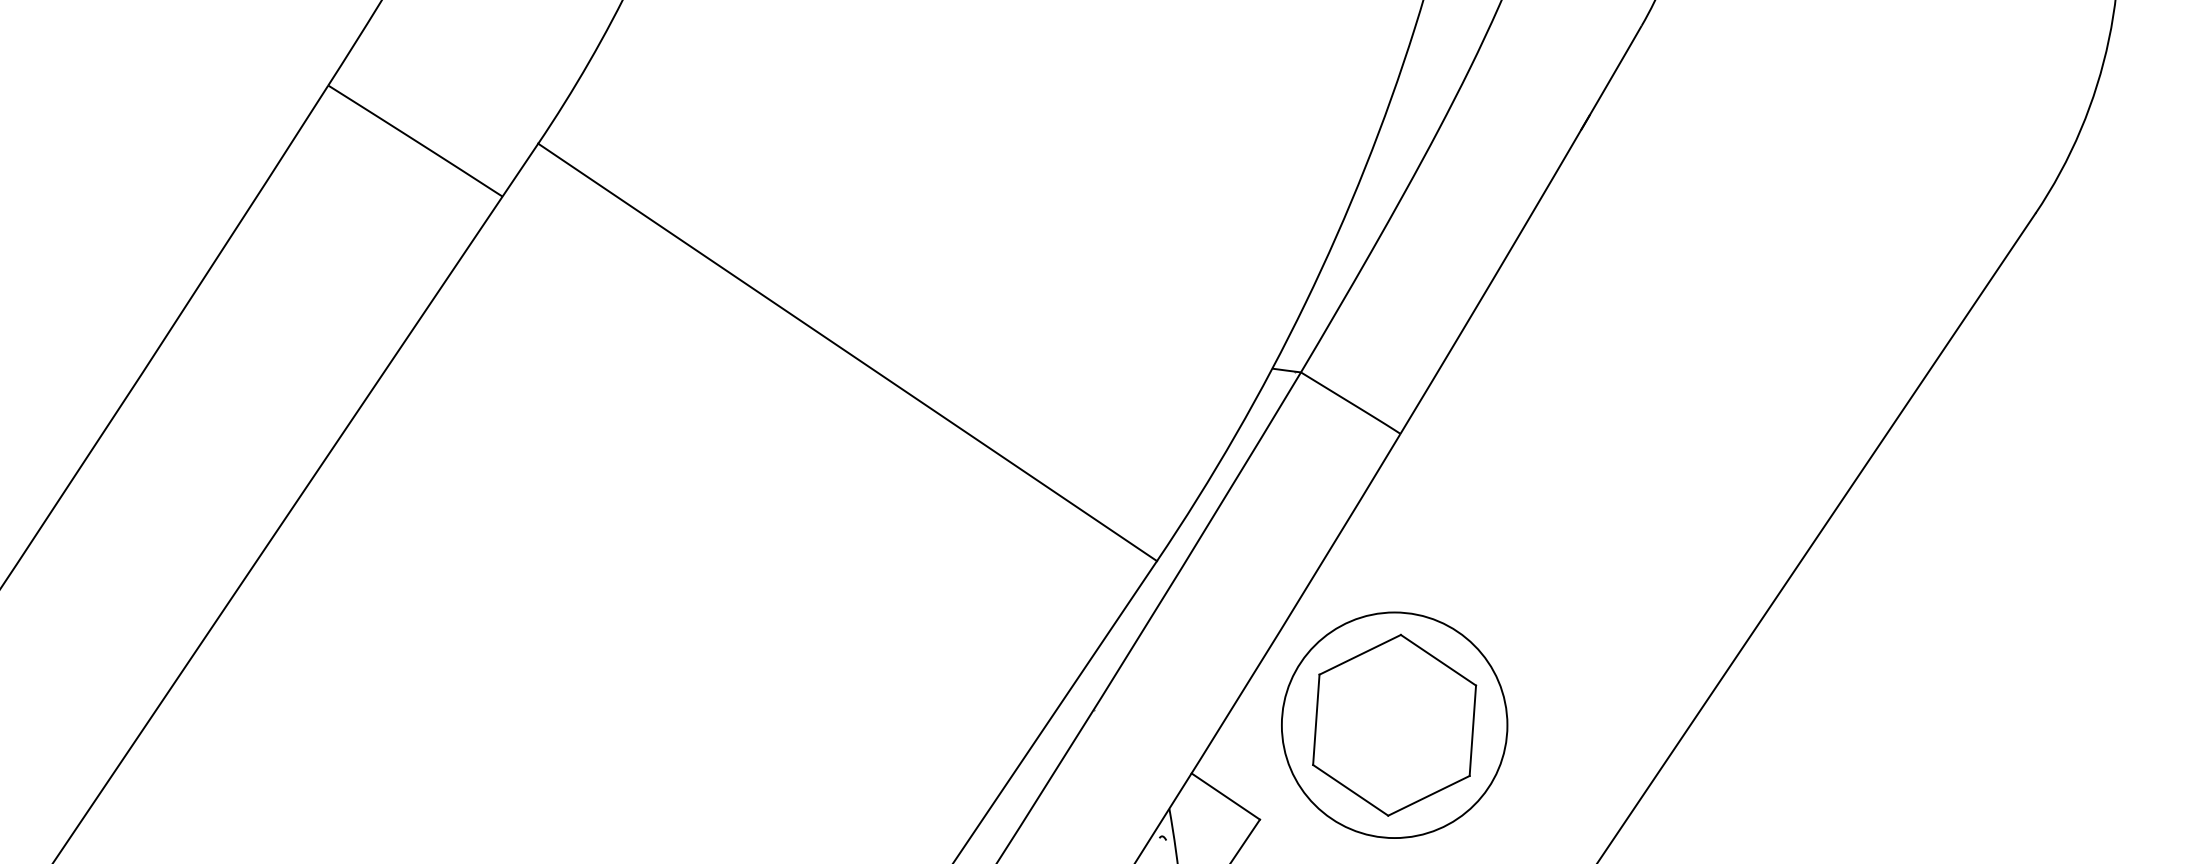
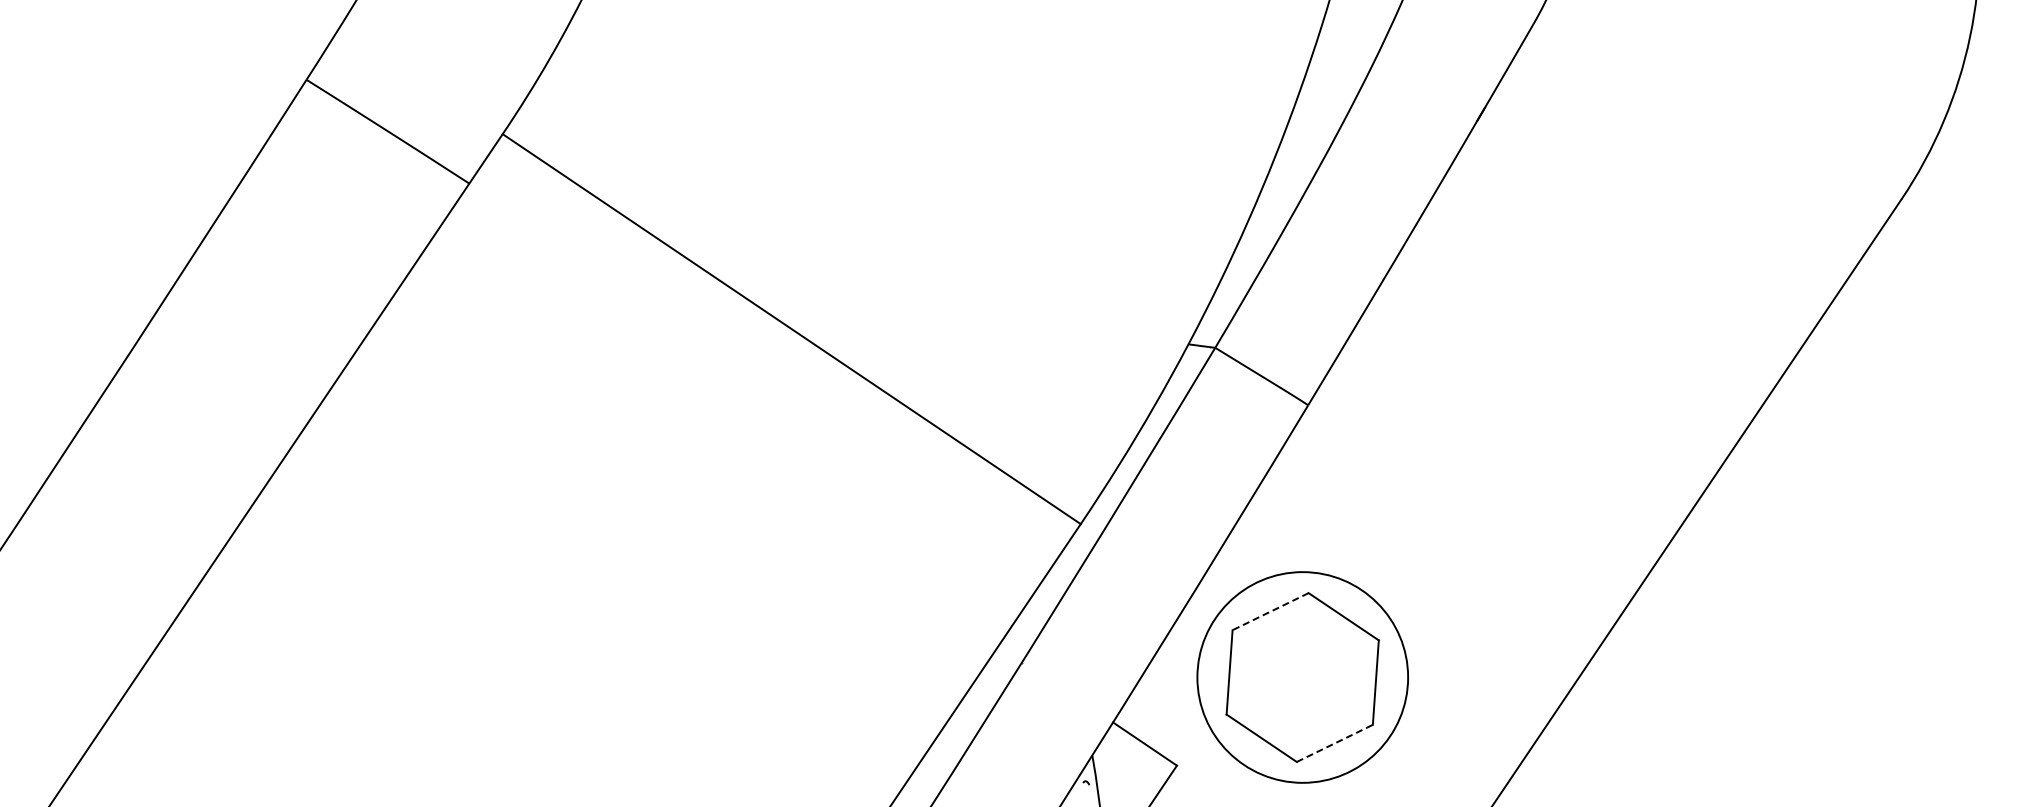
line: (1360, 654) -> (1270, 611), solid -> dashed
line: (1429, 795) -> (1335, 743), solid -> dashed

